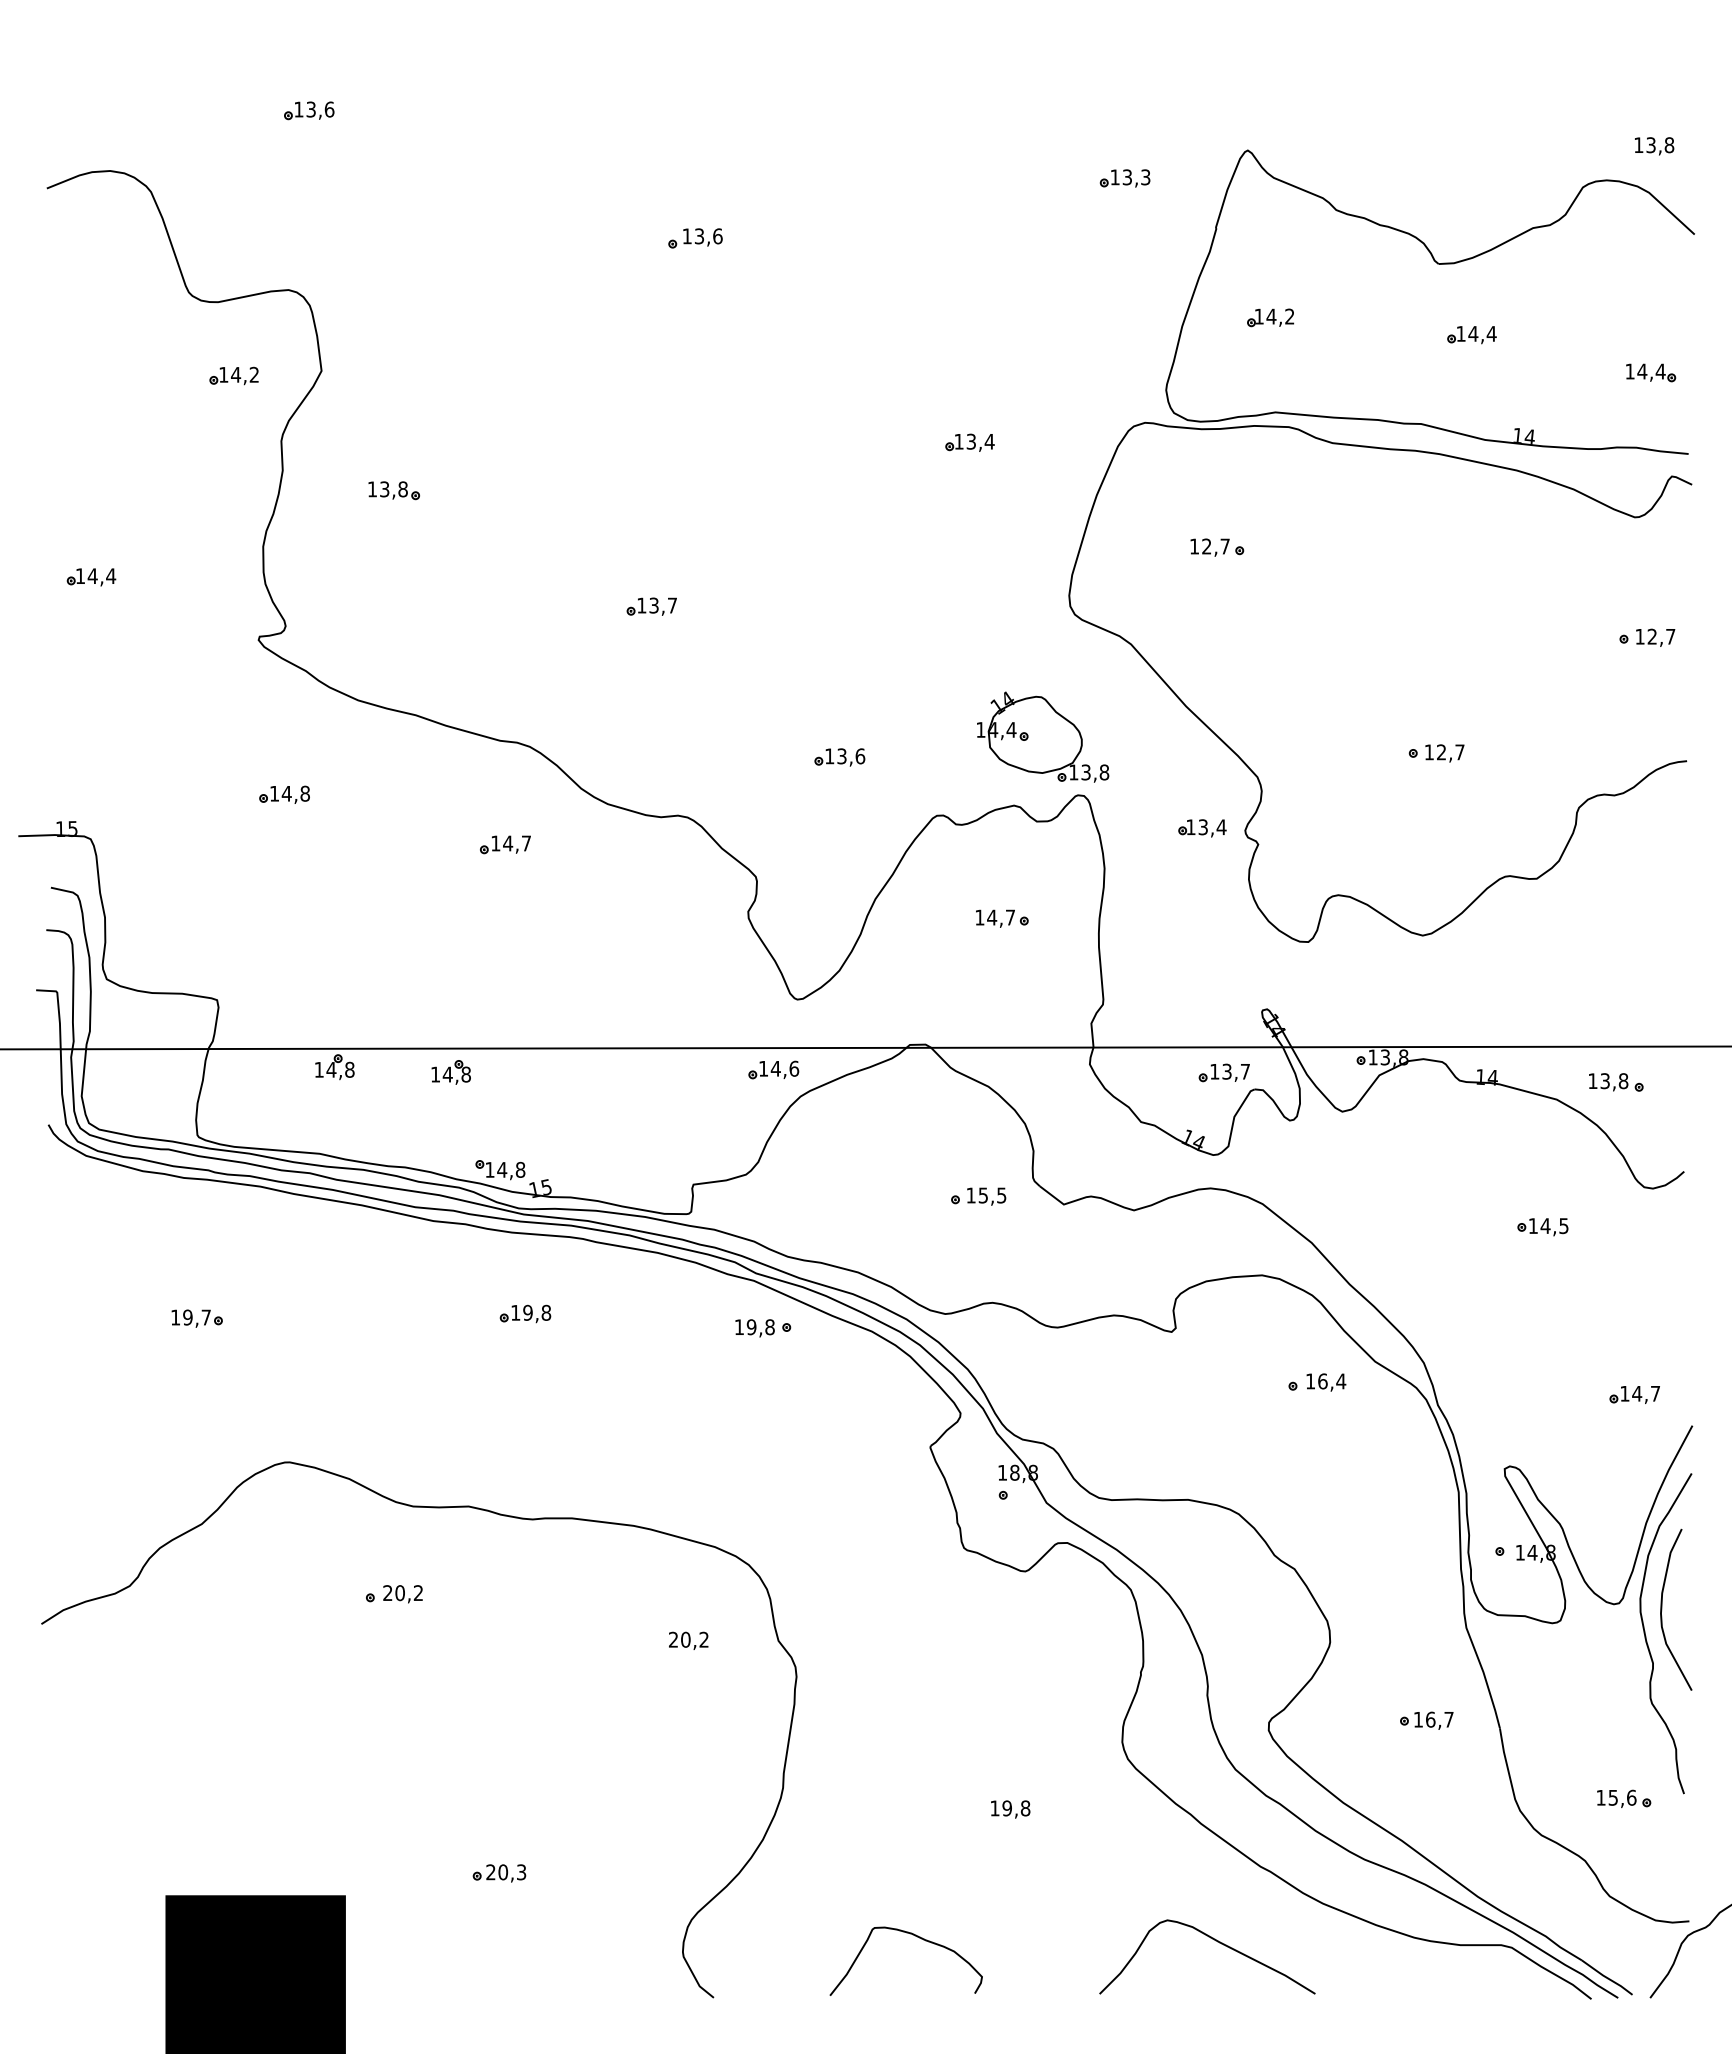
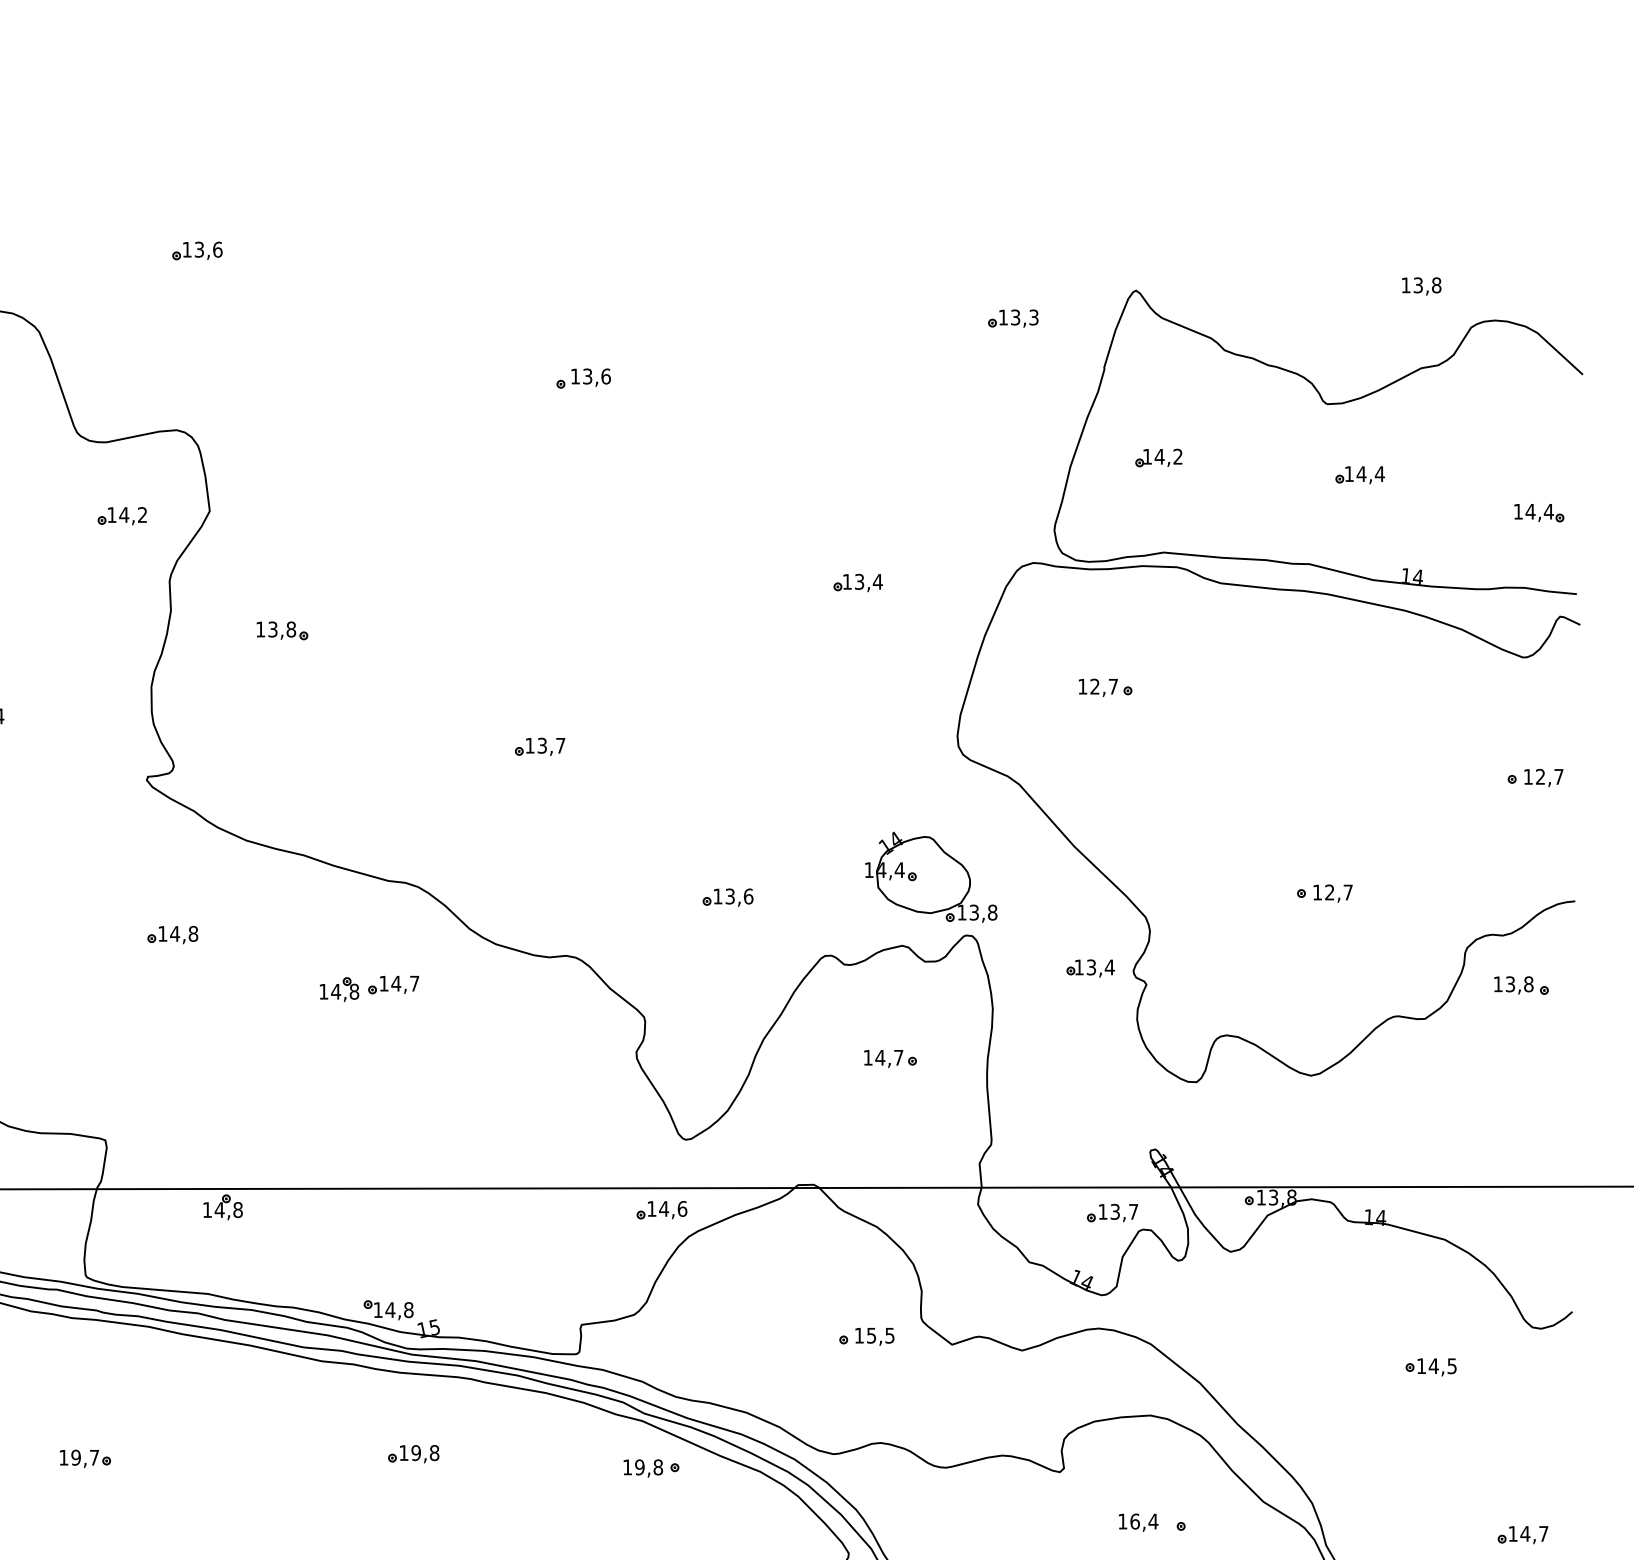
text: (1654, 146) -> (1421, 286), moved
part: (450, 1072) -> (338, 989), moved
part: (1616, 1082) -> (1521, 985), moved
text: (1326, 1382) -> (1138, 1522), moved

